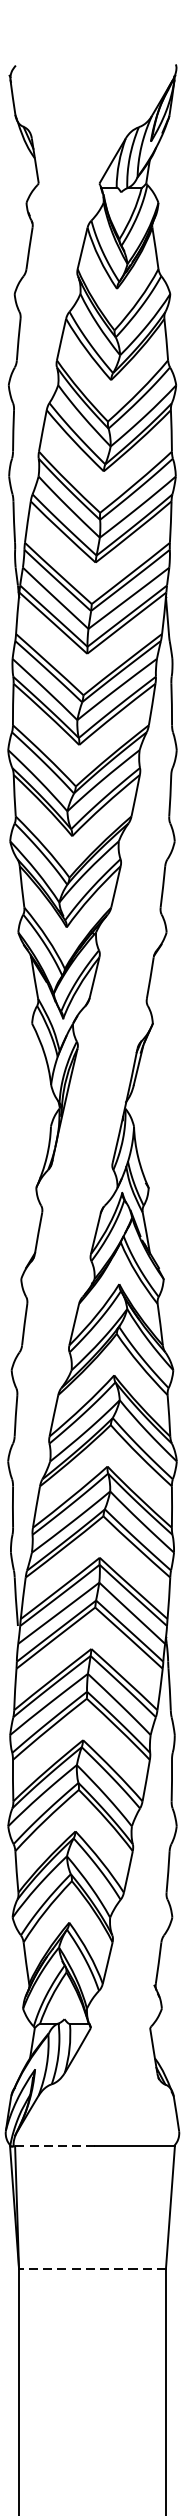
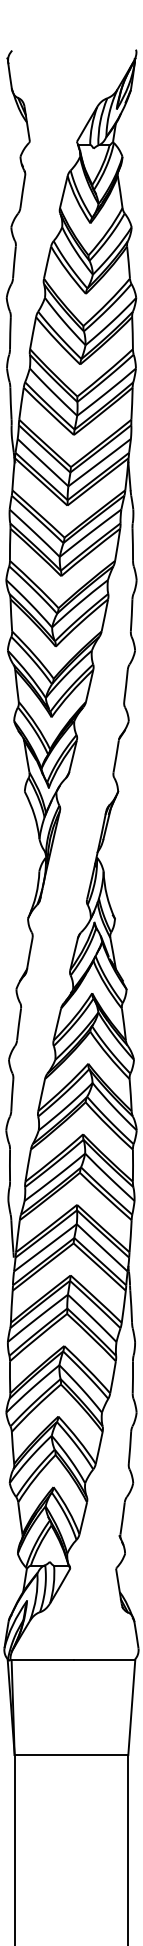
line: (55, 2146) -> (42, 1660), dashed -> solid
line: (92, 2269) -> (71, 1755), dashed -> solid

